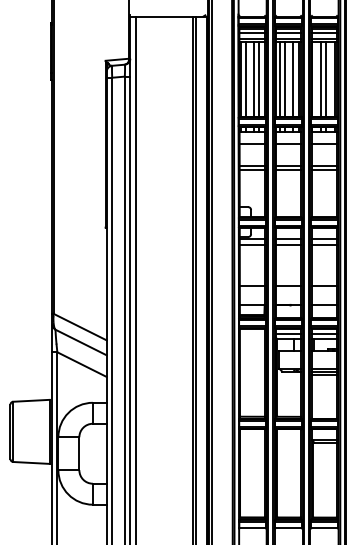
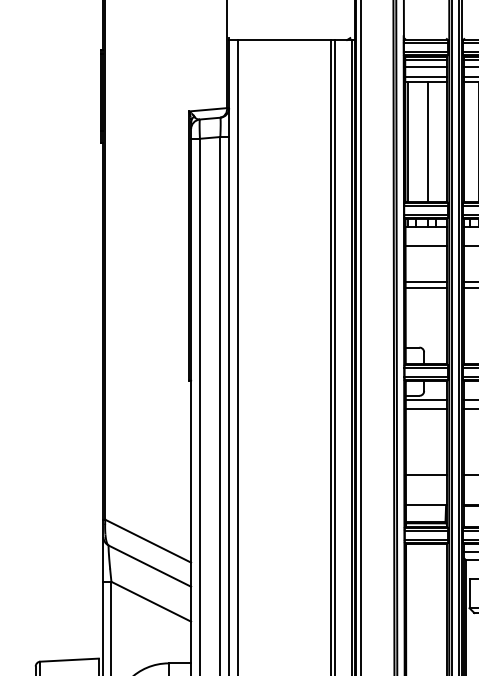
line: (245, 79) -> (415, 141), removed
line: (258, 79) -> (436, 141), removed
line: (279, 79) -> (469, 141), removed

